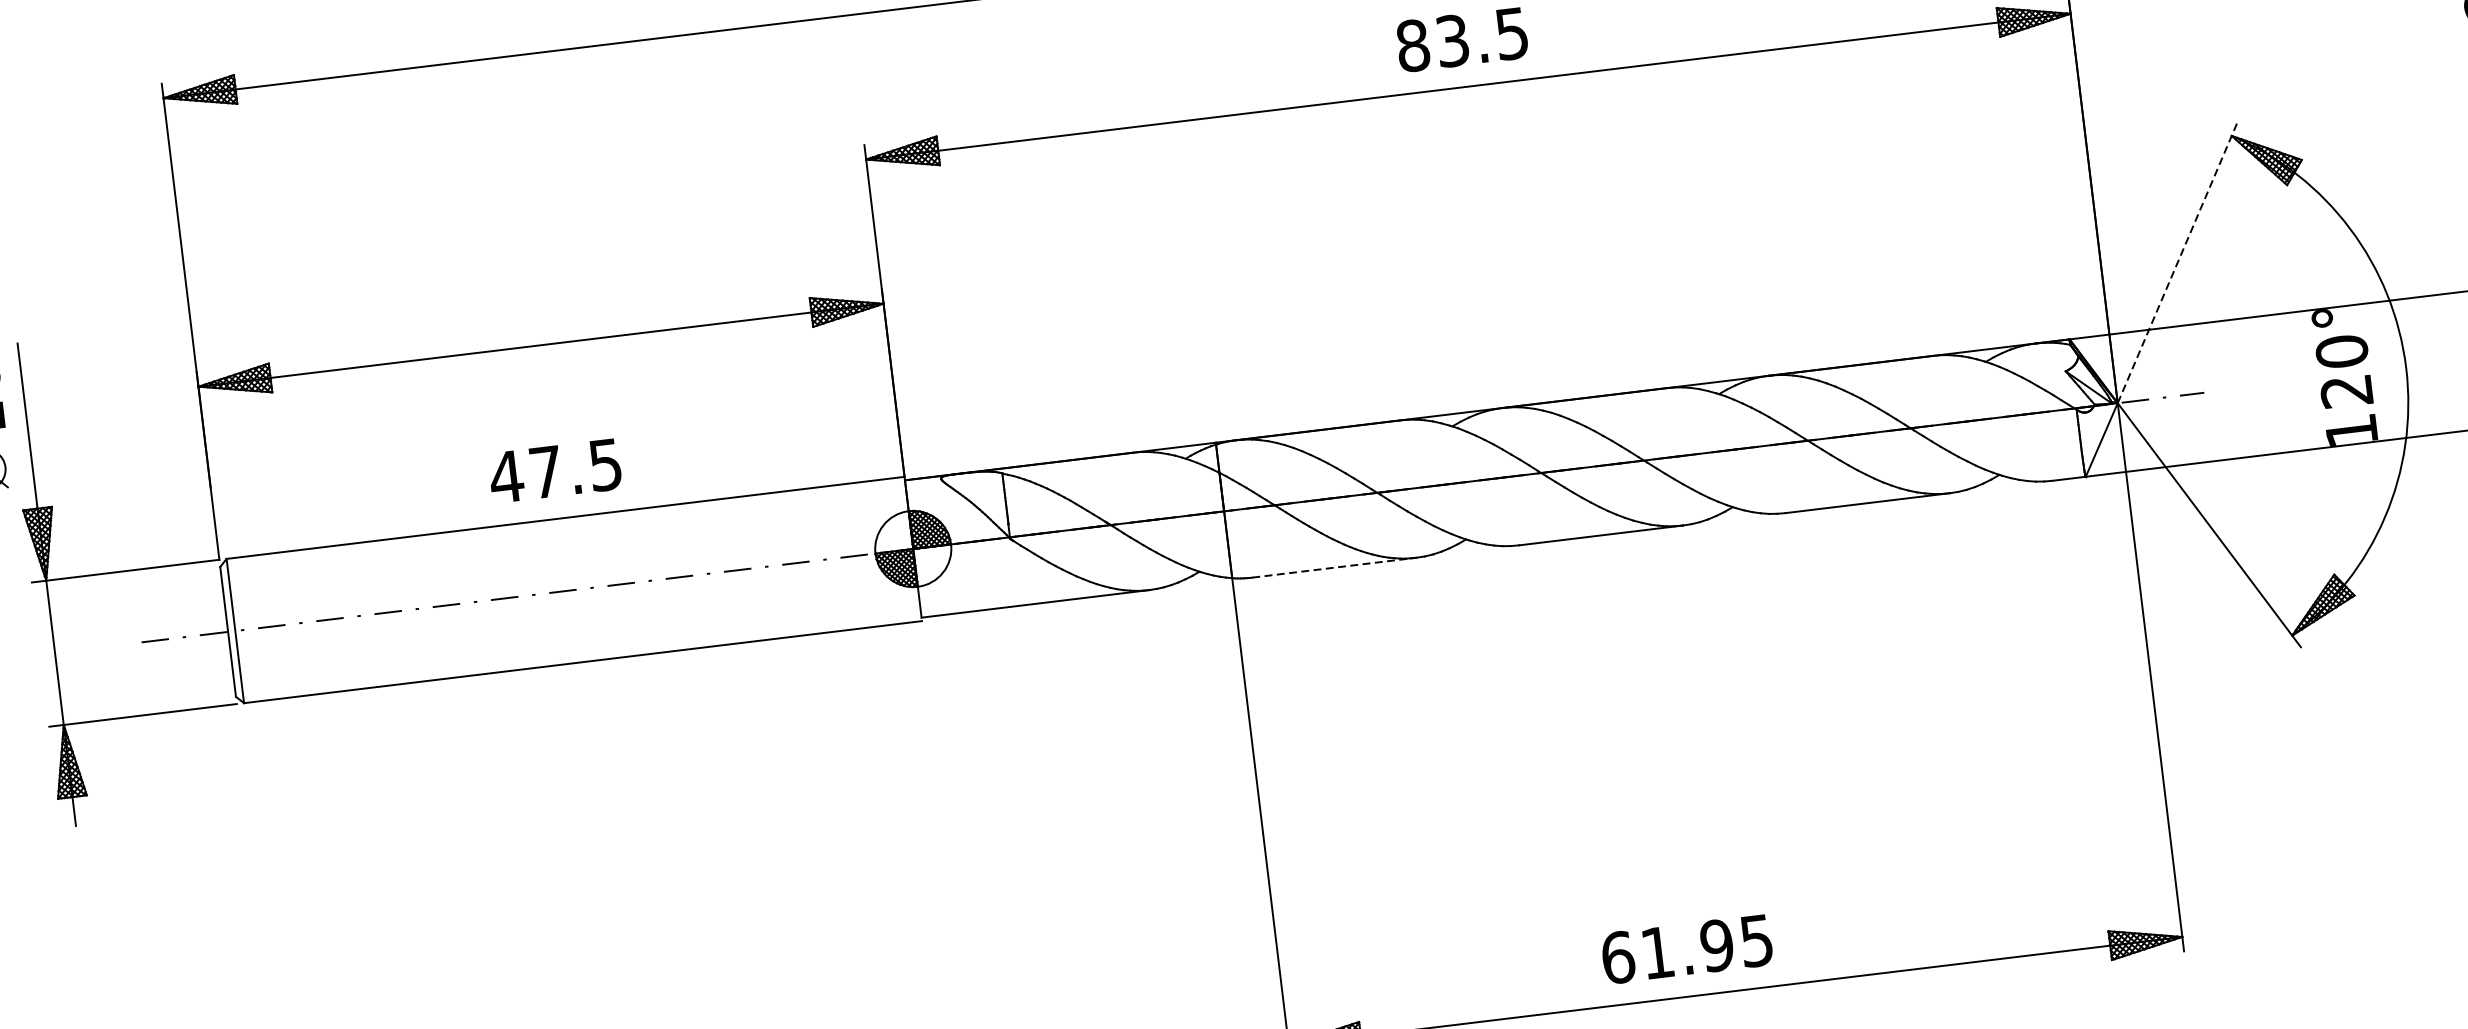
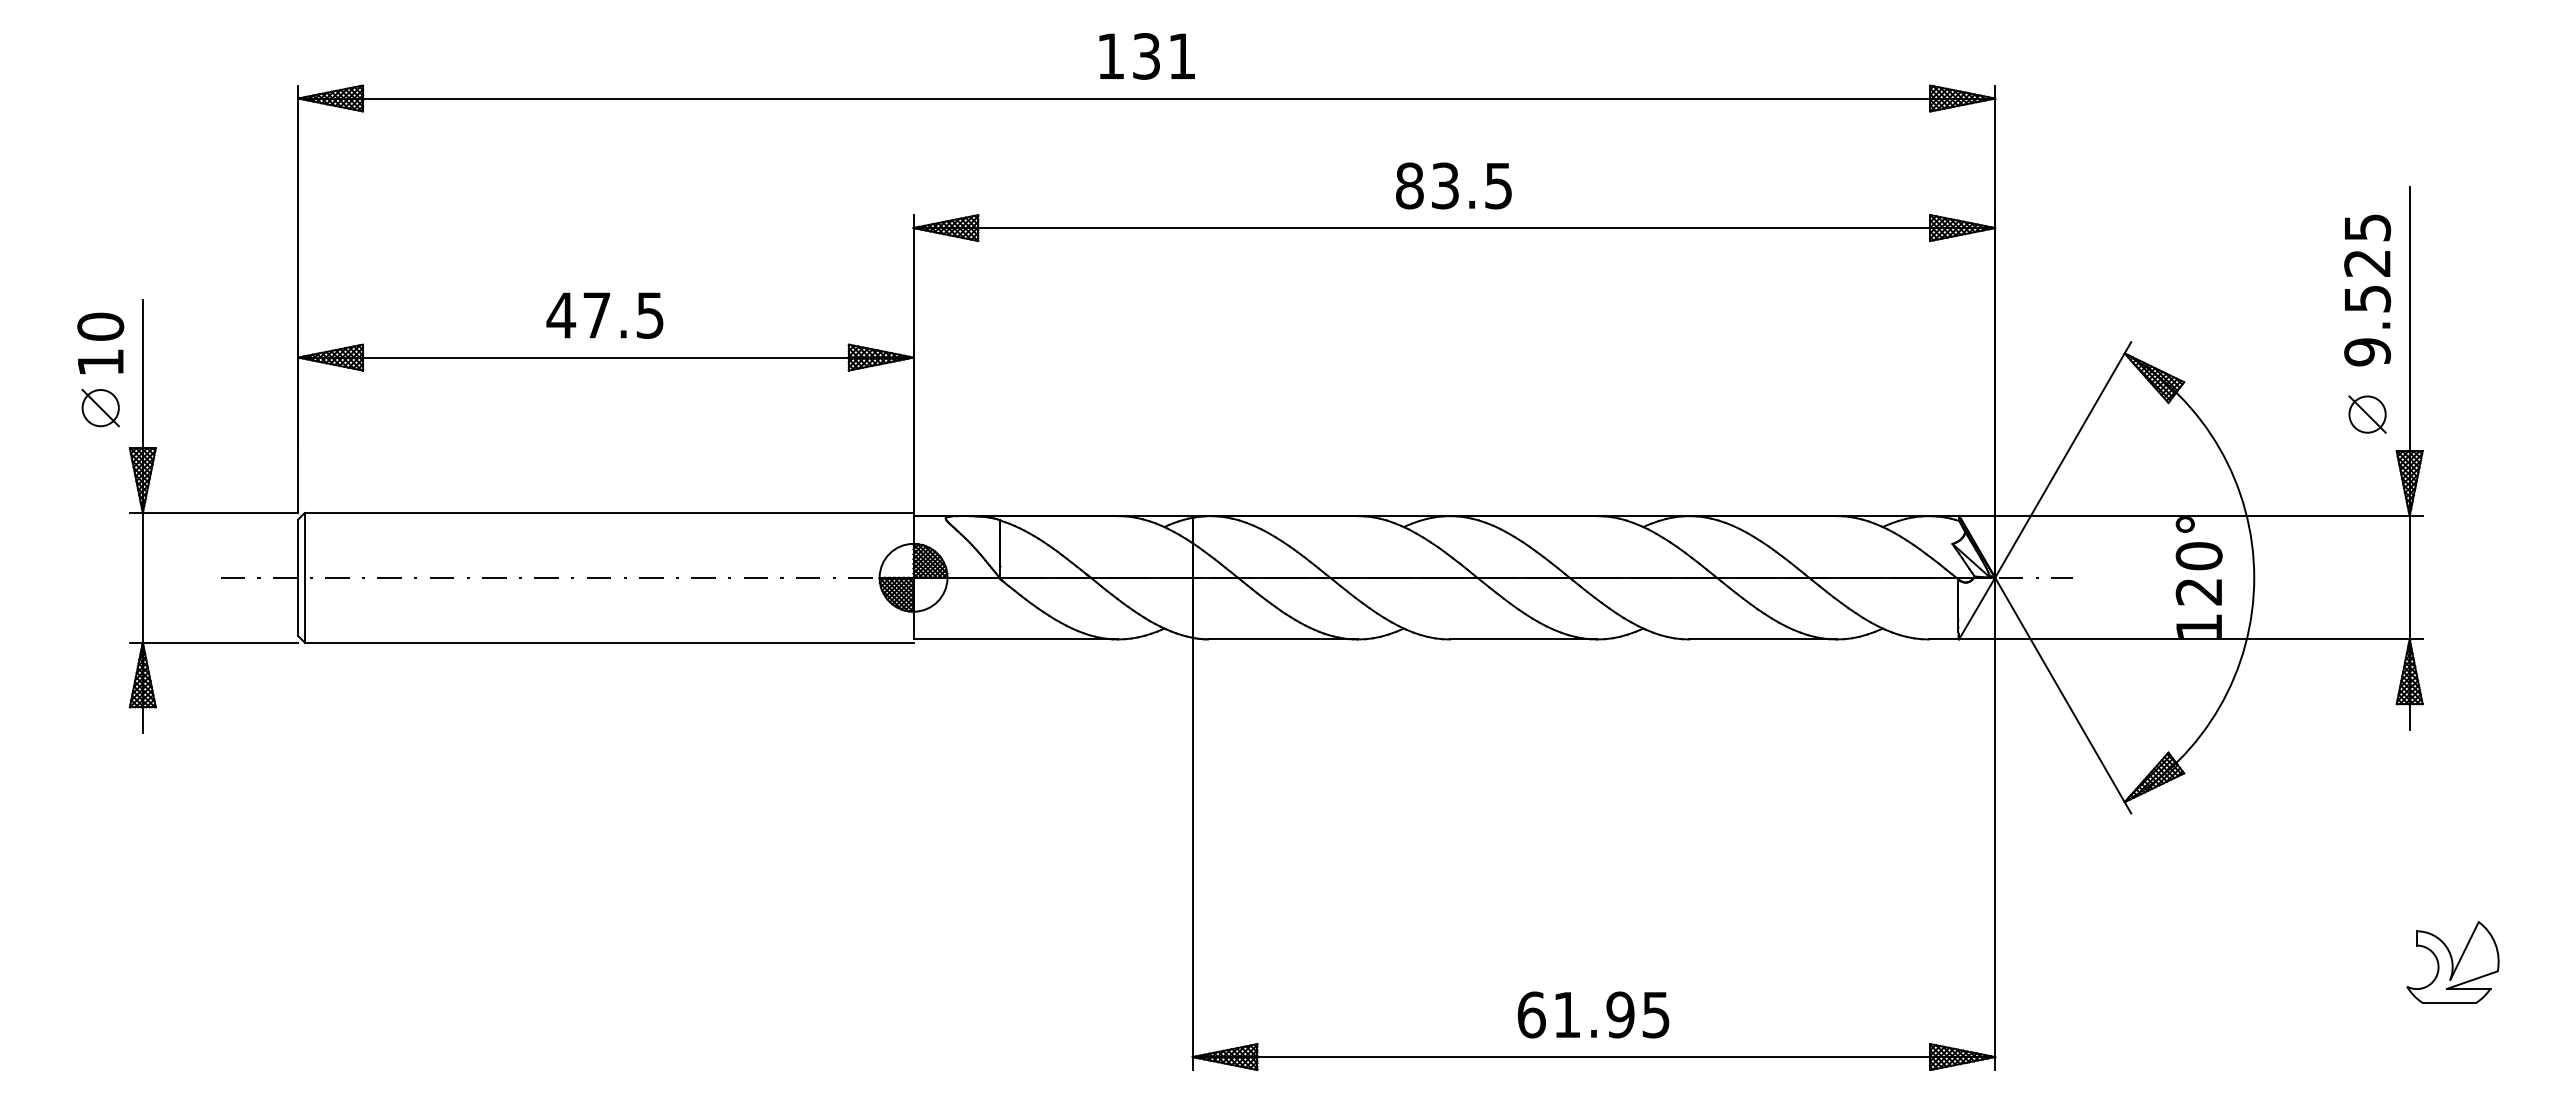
line: (2177, 262) -> (2063, 459), dashed -> solid
text: (554, 471) -> (604, 315), moved
line: (1334, 567) -> (1284, 639), dashed -> solid
text: (1686, 948) -> (1593, 1014), moved

